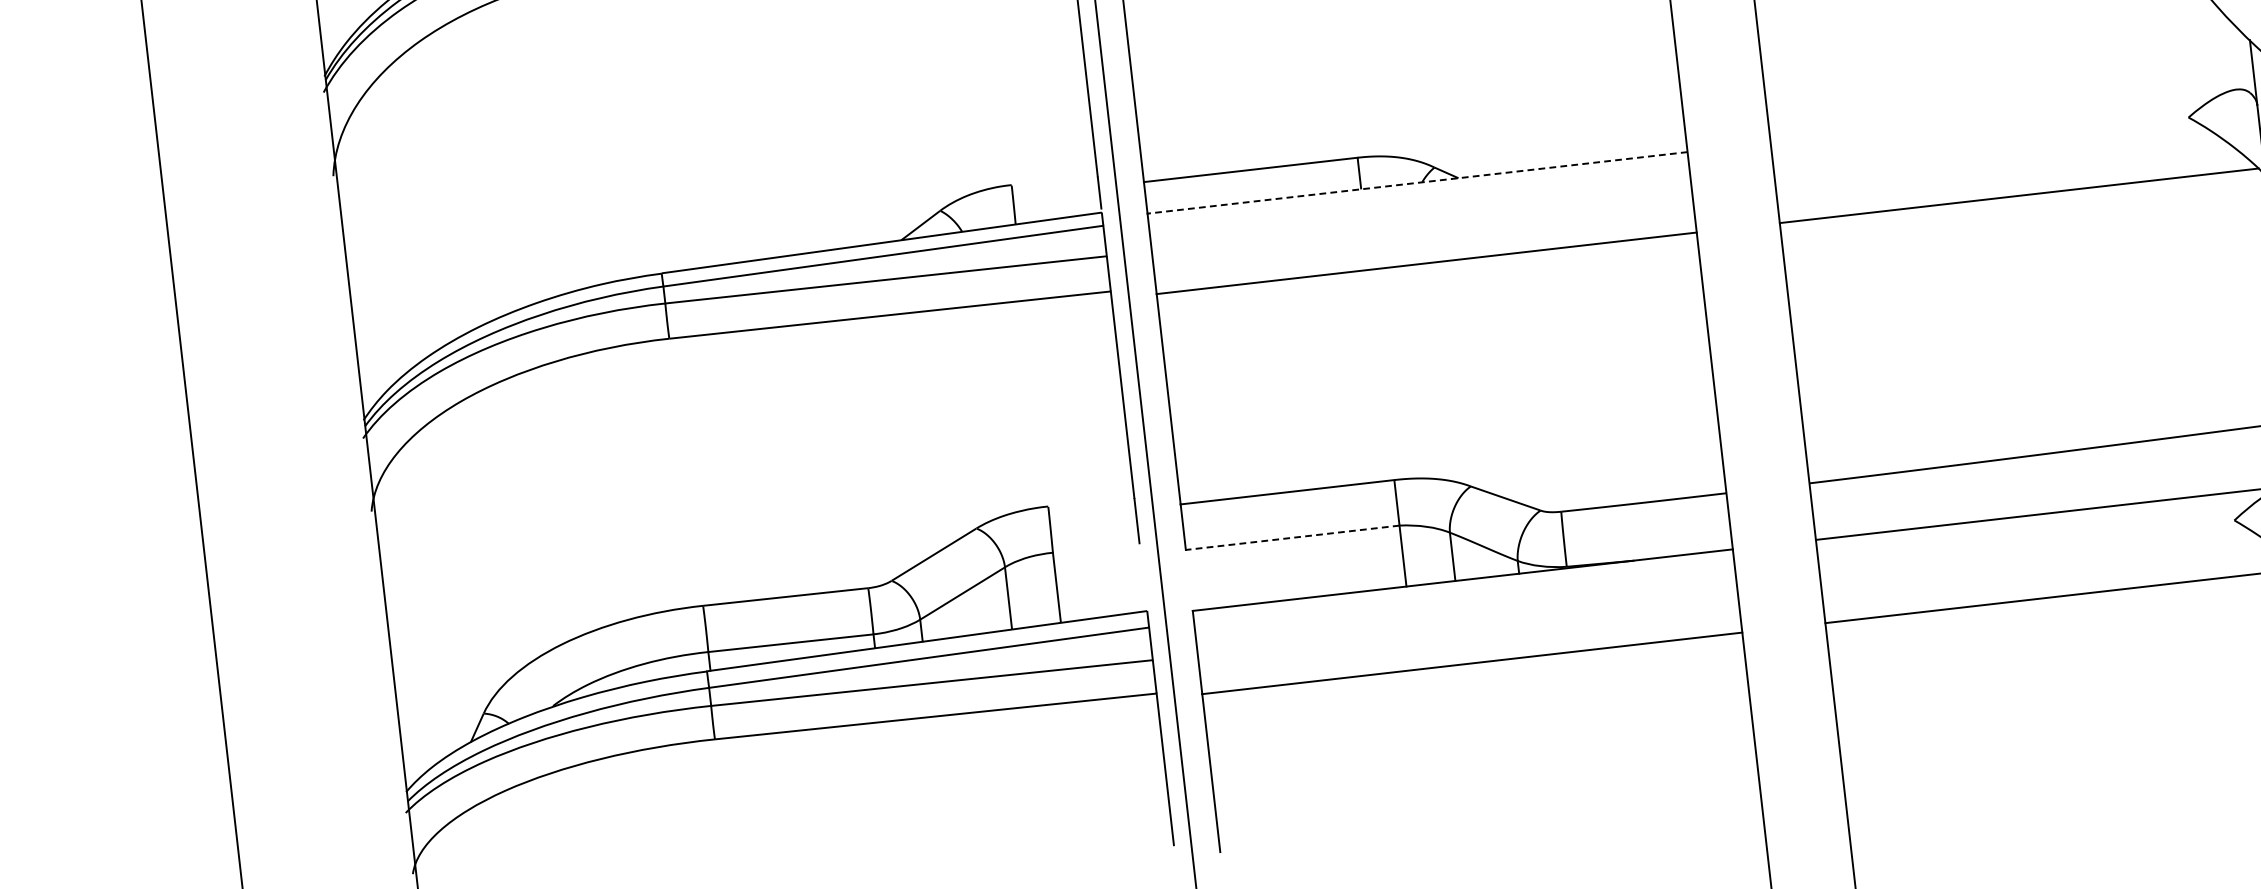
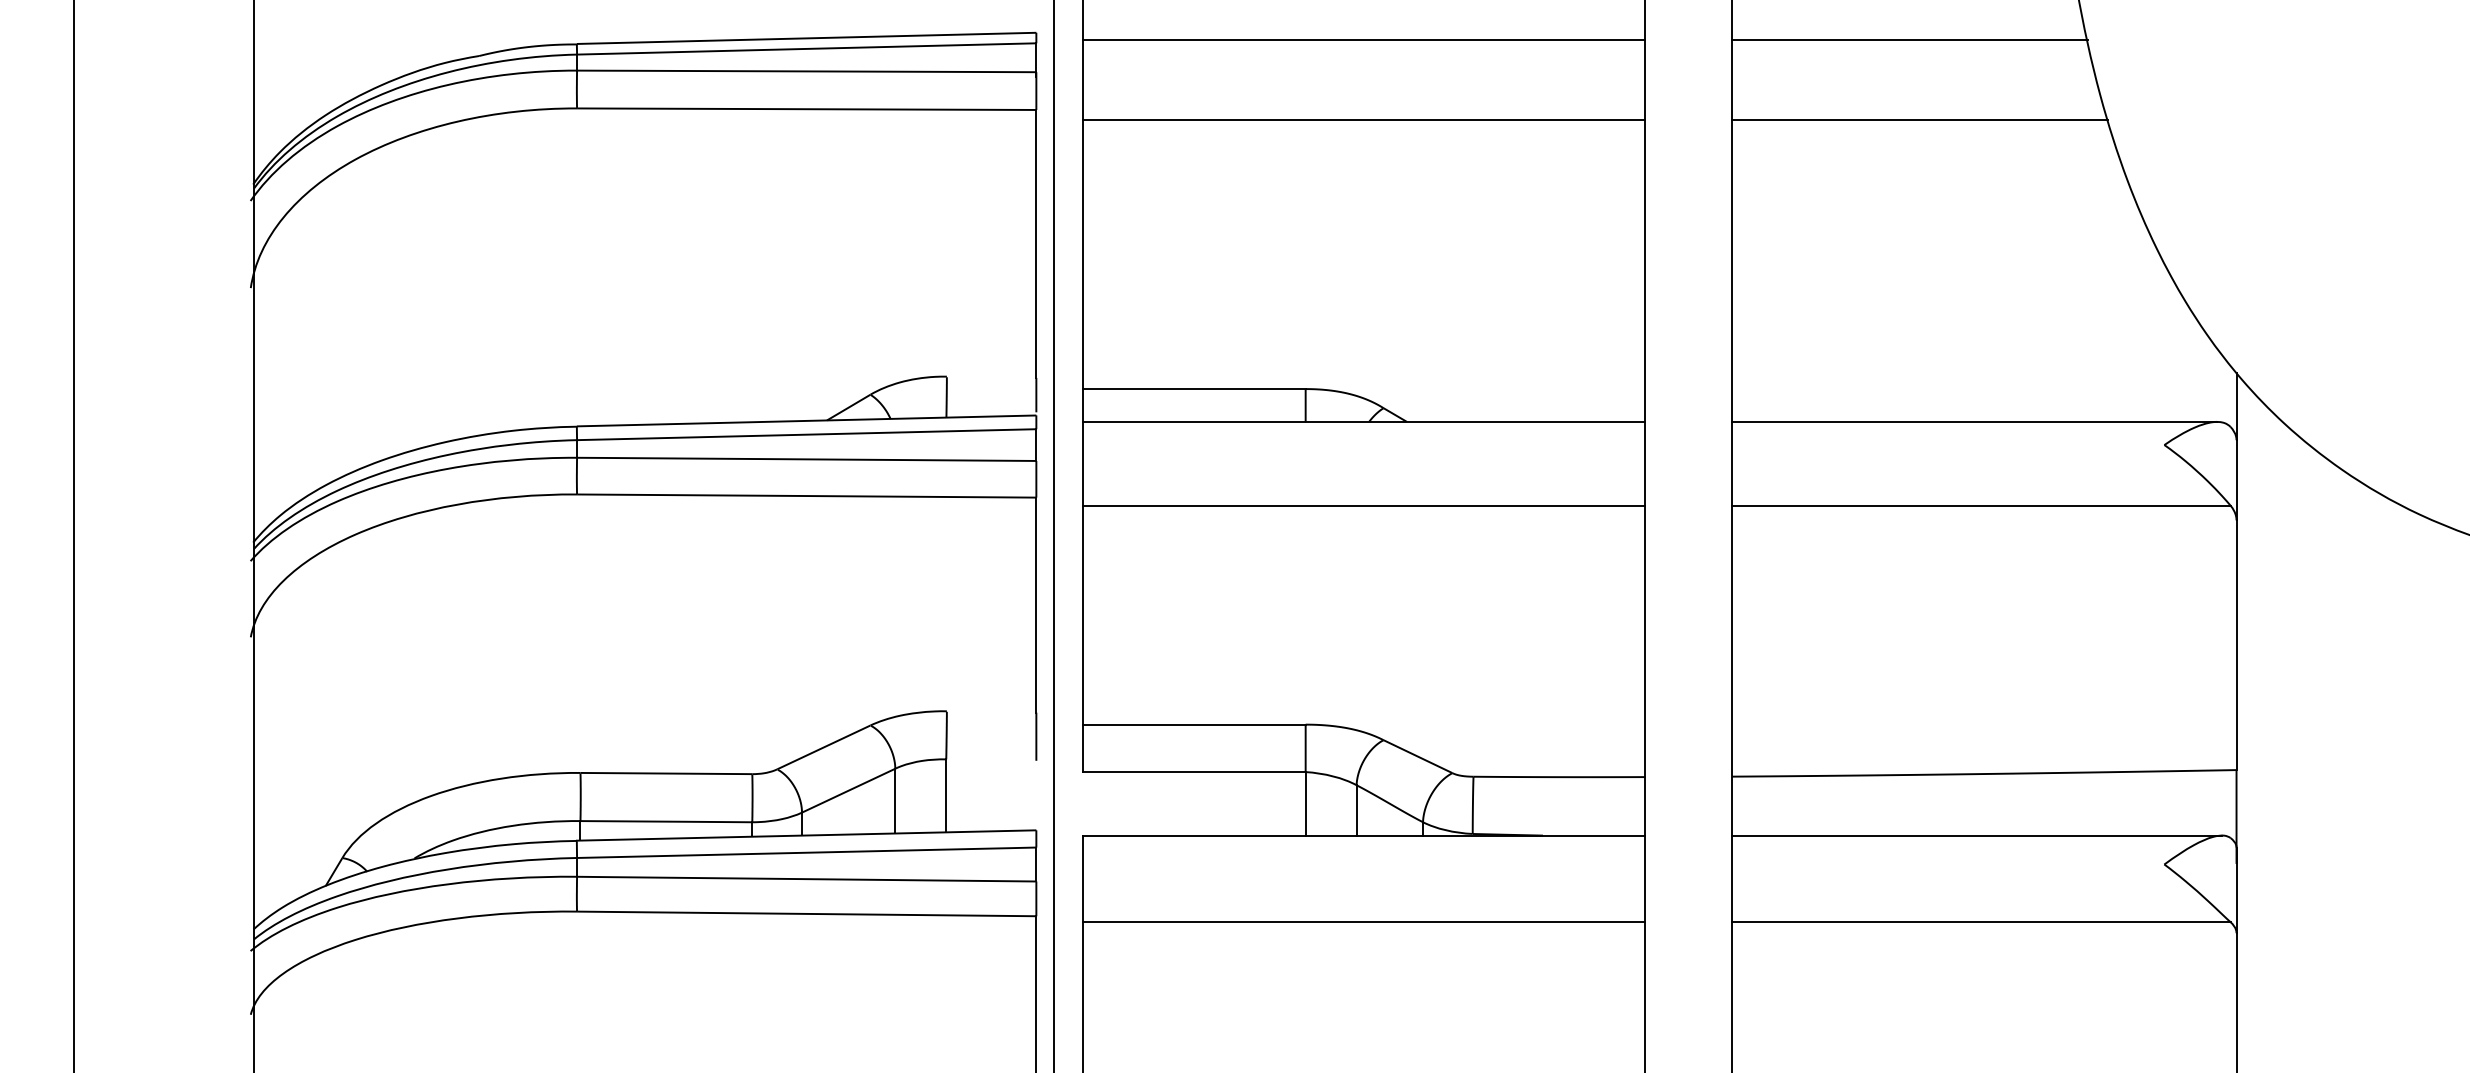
line: (2002, 115) -> (1973, 421), added
line: (1416, 182) -> (1363, 421), dashed -> solid
line: (1291, 538) -> (1193, 772), dashed -> solid

